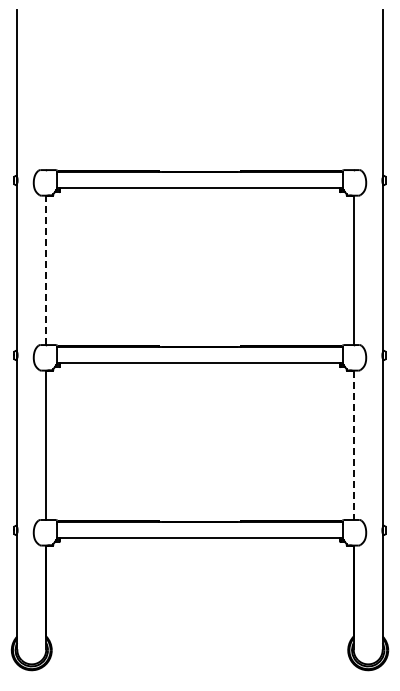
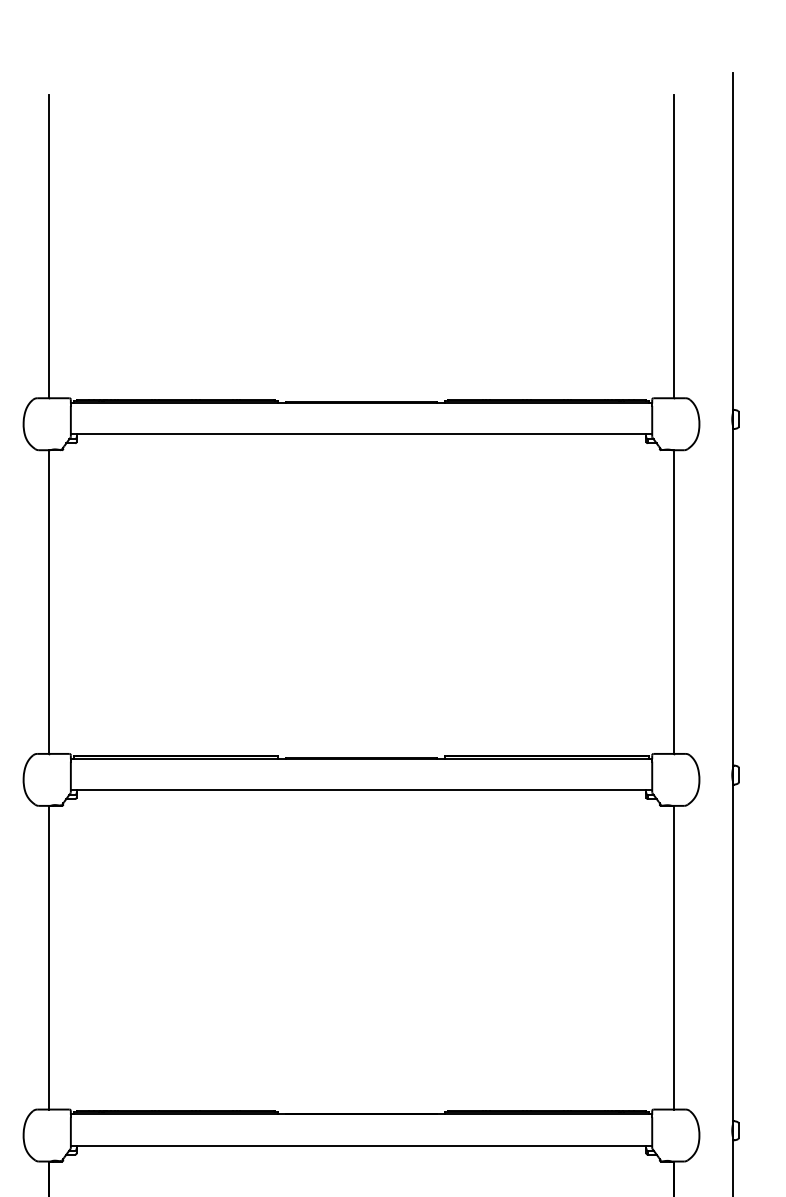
line: (46, 95) -> (49, 246), added
line: (353, 95) -> (673, 246), added
line: (46, 270) -> (49, 602), dashed -> solid
line: (353, 445) -> (673, 958), dashed -> solid

